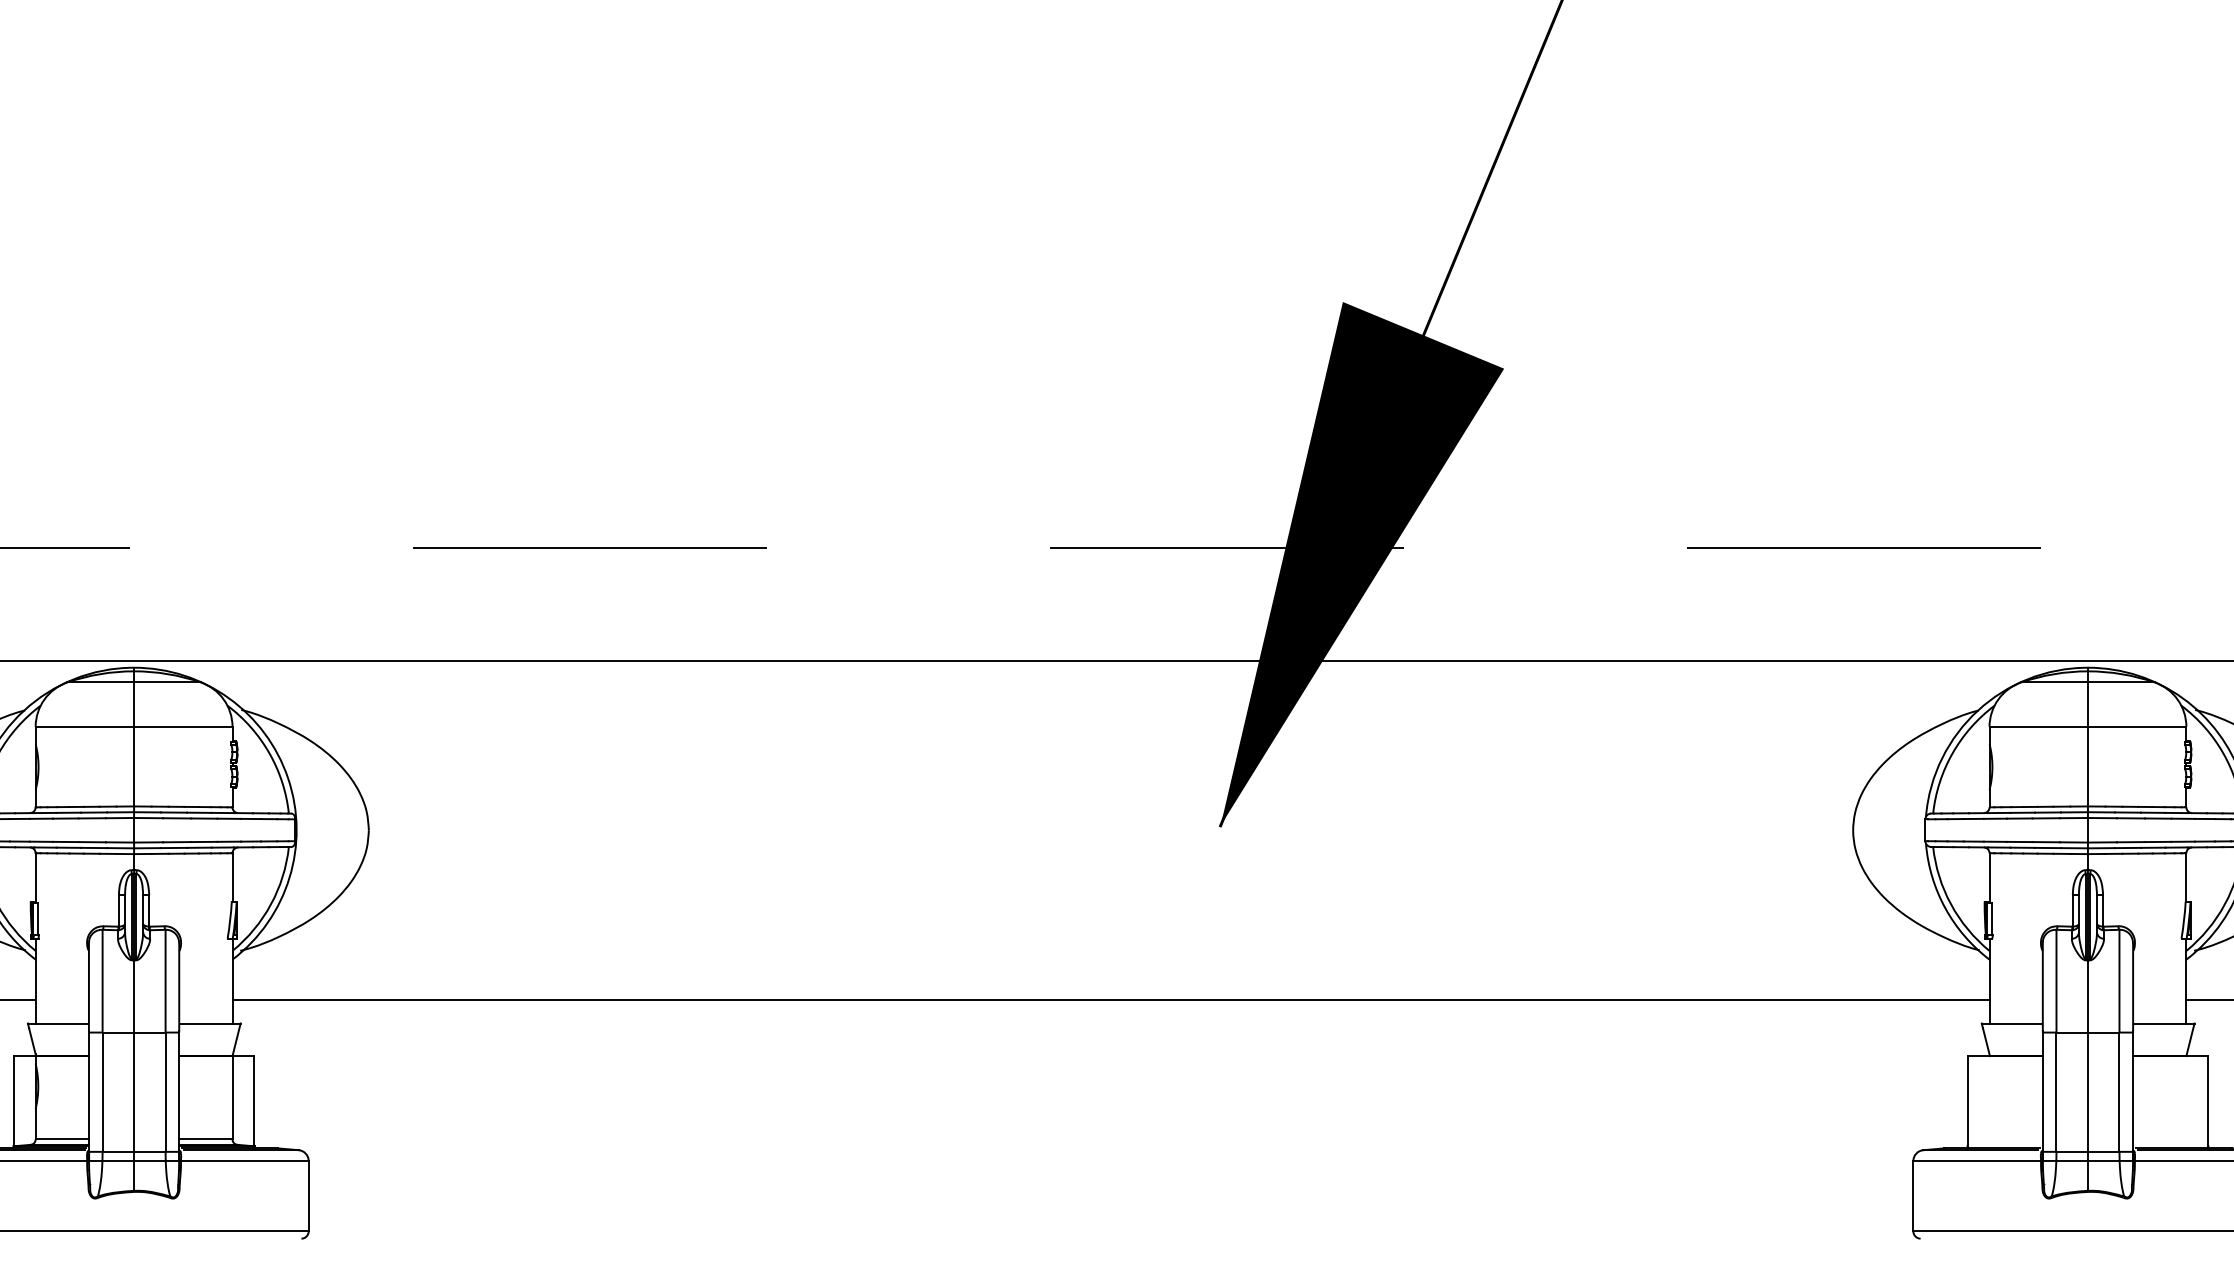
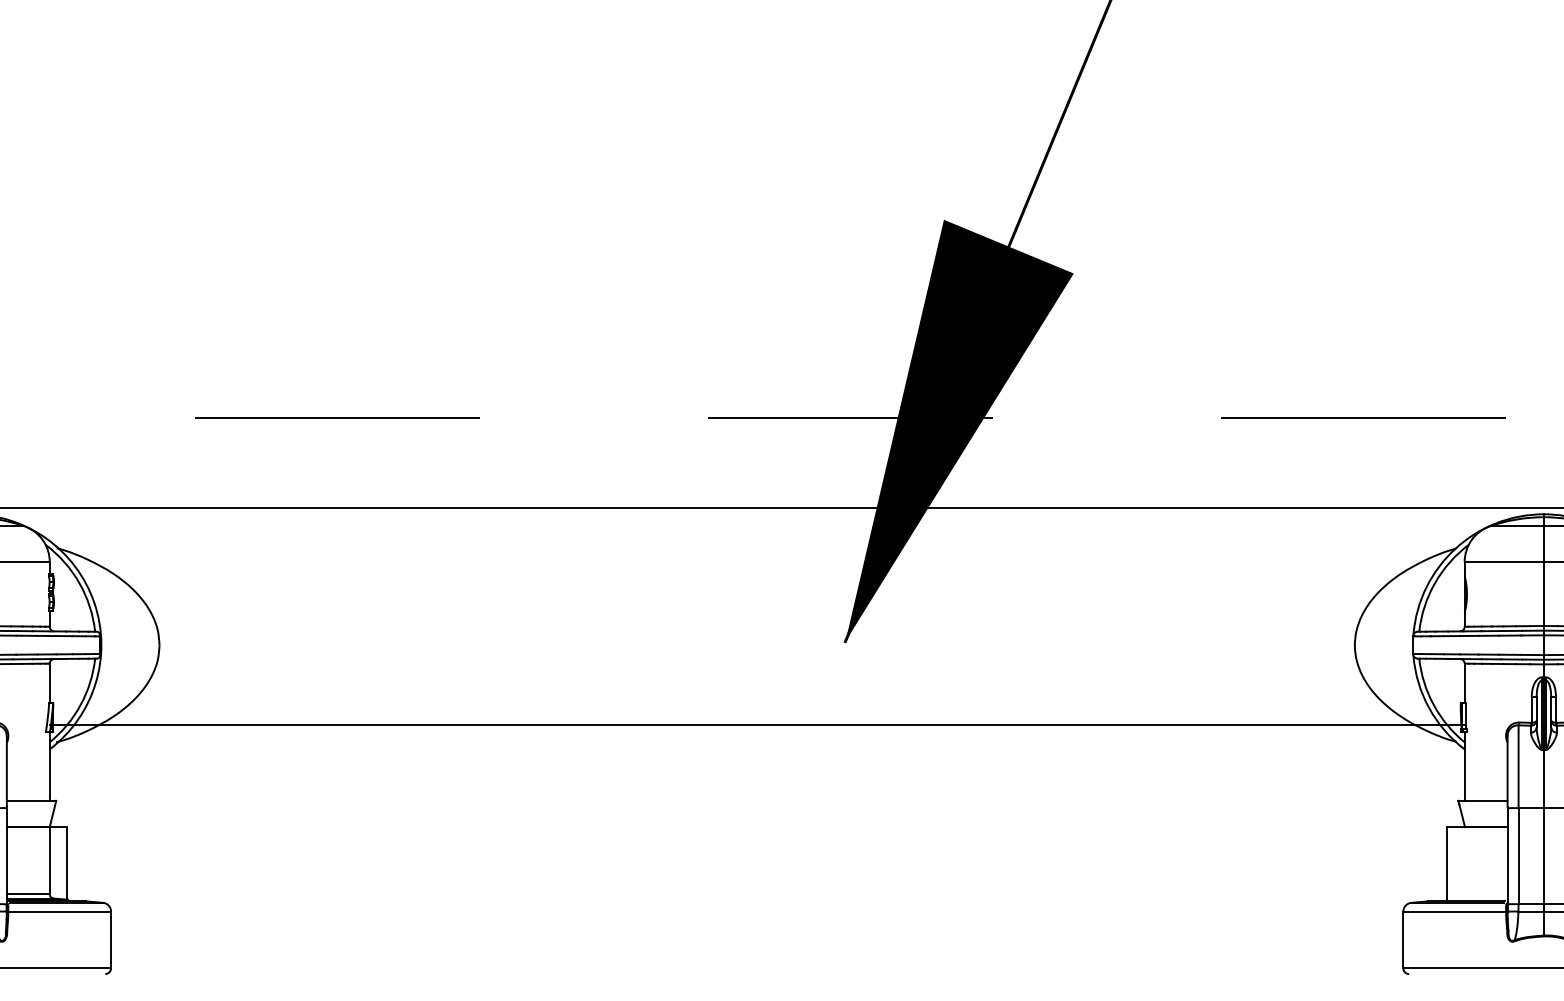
line: (1110, 1000) -> (756, 725), moved

